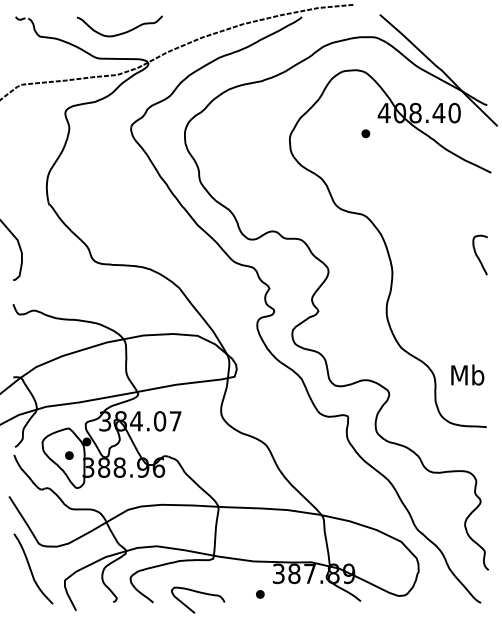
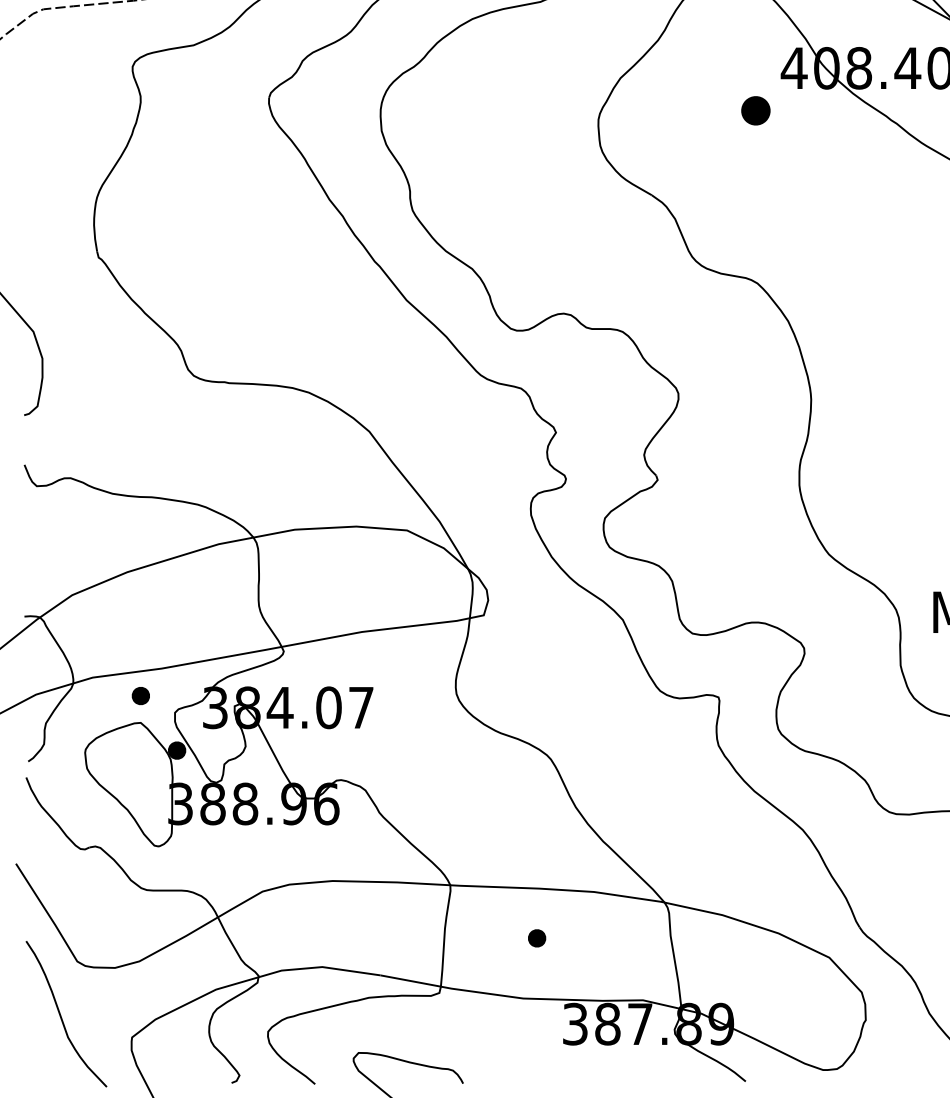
part: (365, 133) -> (755, 110), size x1.6
part: (69, 455) -> (141, 695), moved
part: (260, 594) -> (537, 938), moved

